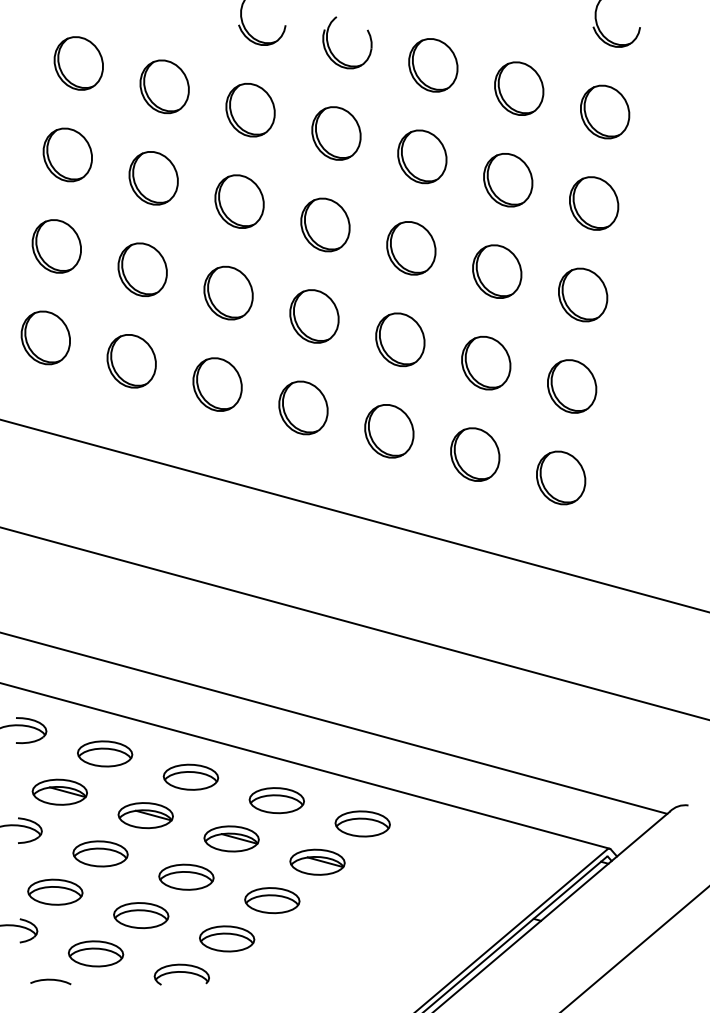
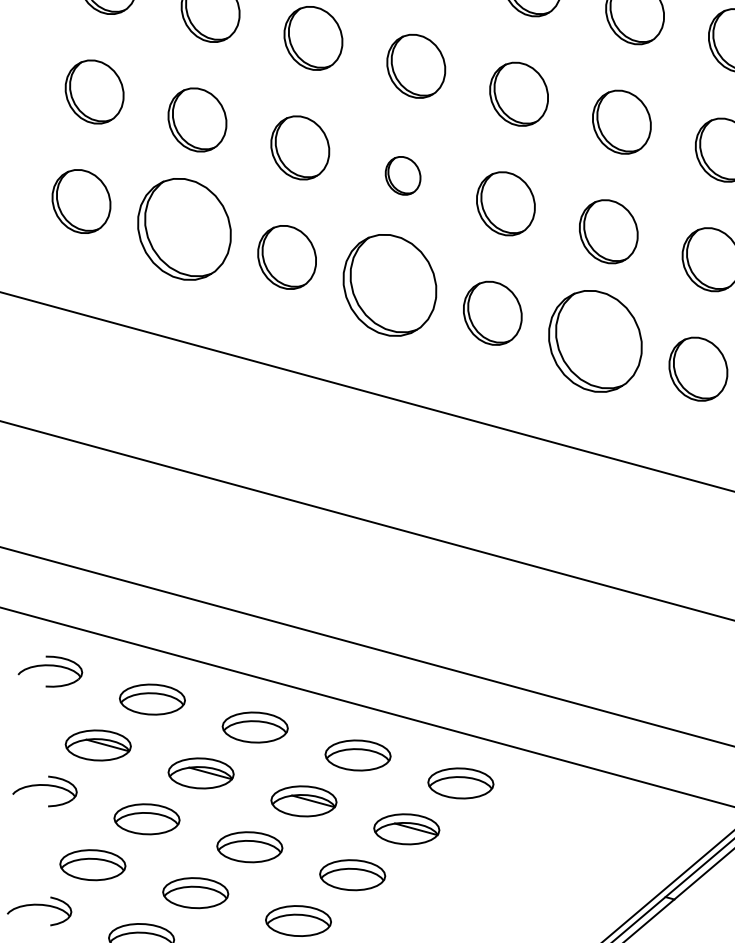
part: (314, 316) -> (403, 175), size x0.6
part: (131, 361) -> (184, 229), size x1.6
part: (303, 407) -> (389, 284), size x1.6
part: (475, 454) -> (595, 341), size x1.6

